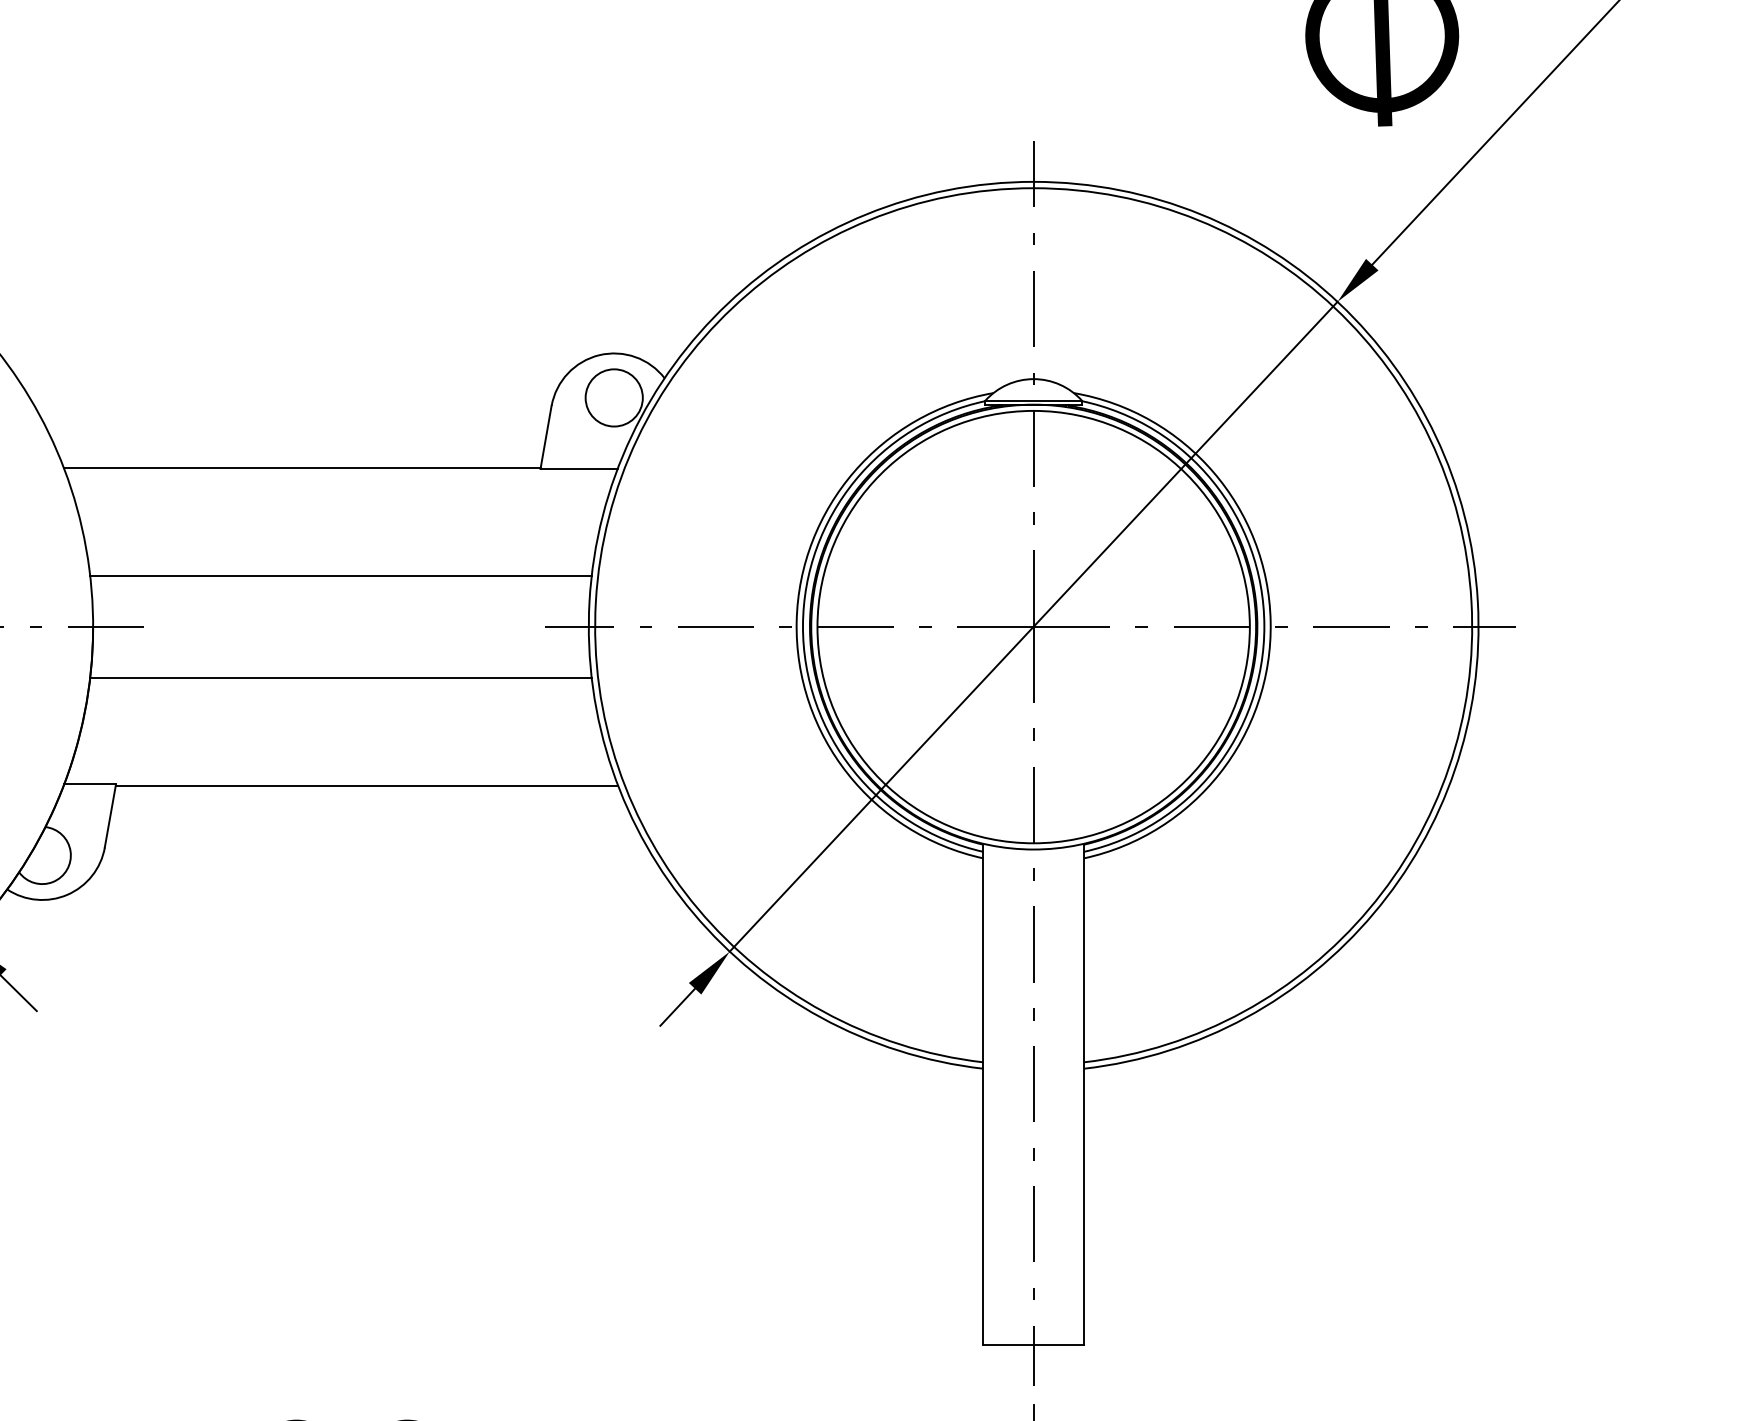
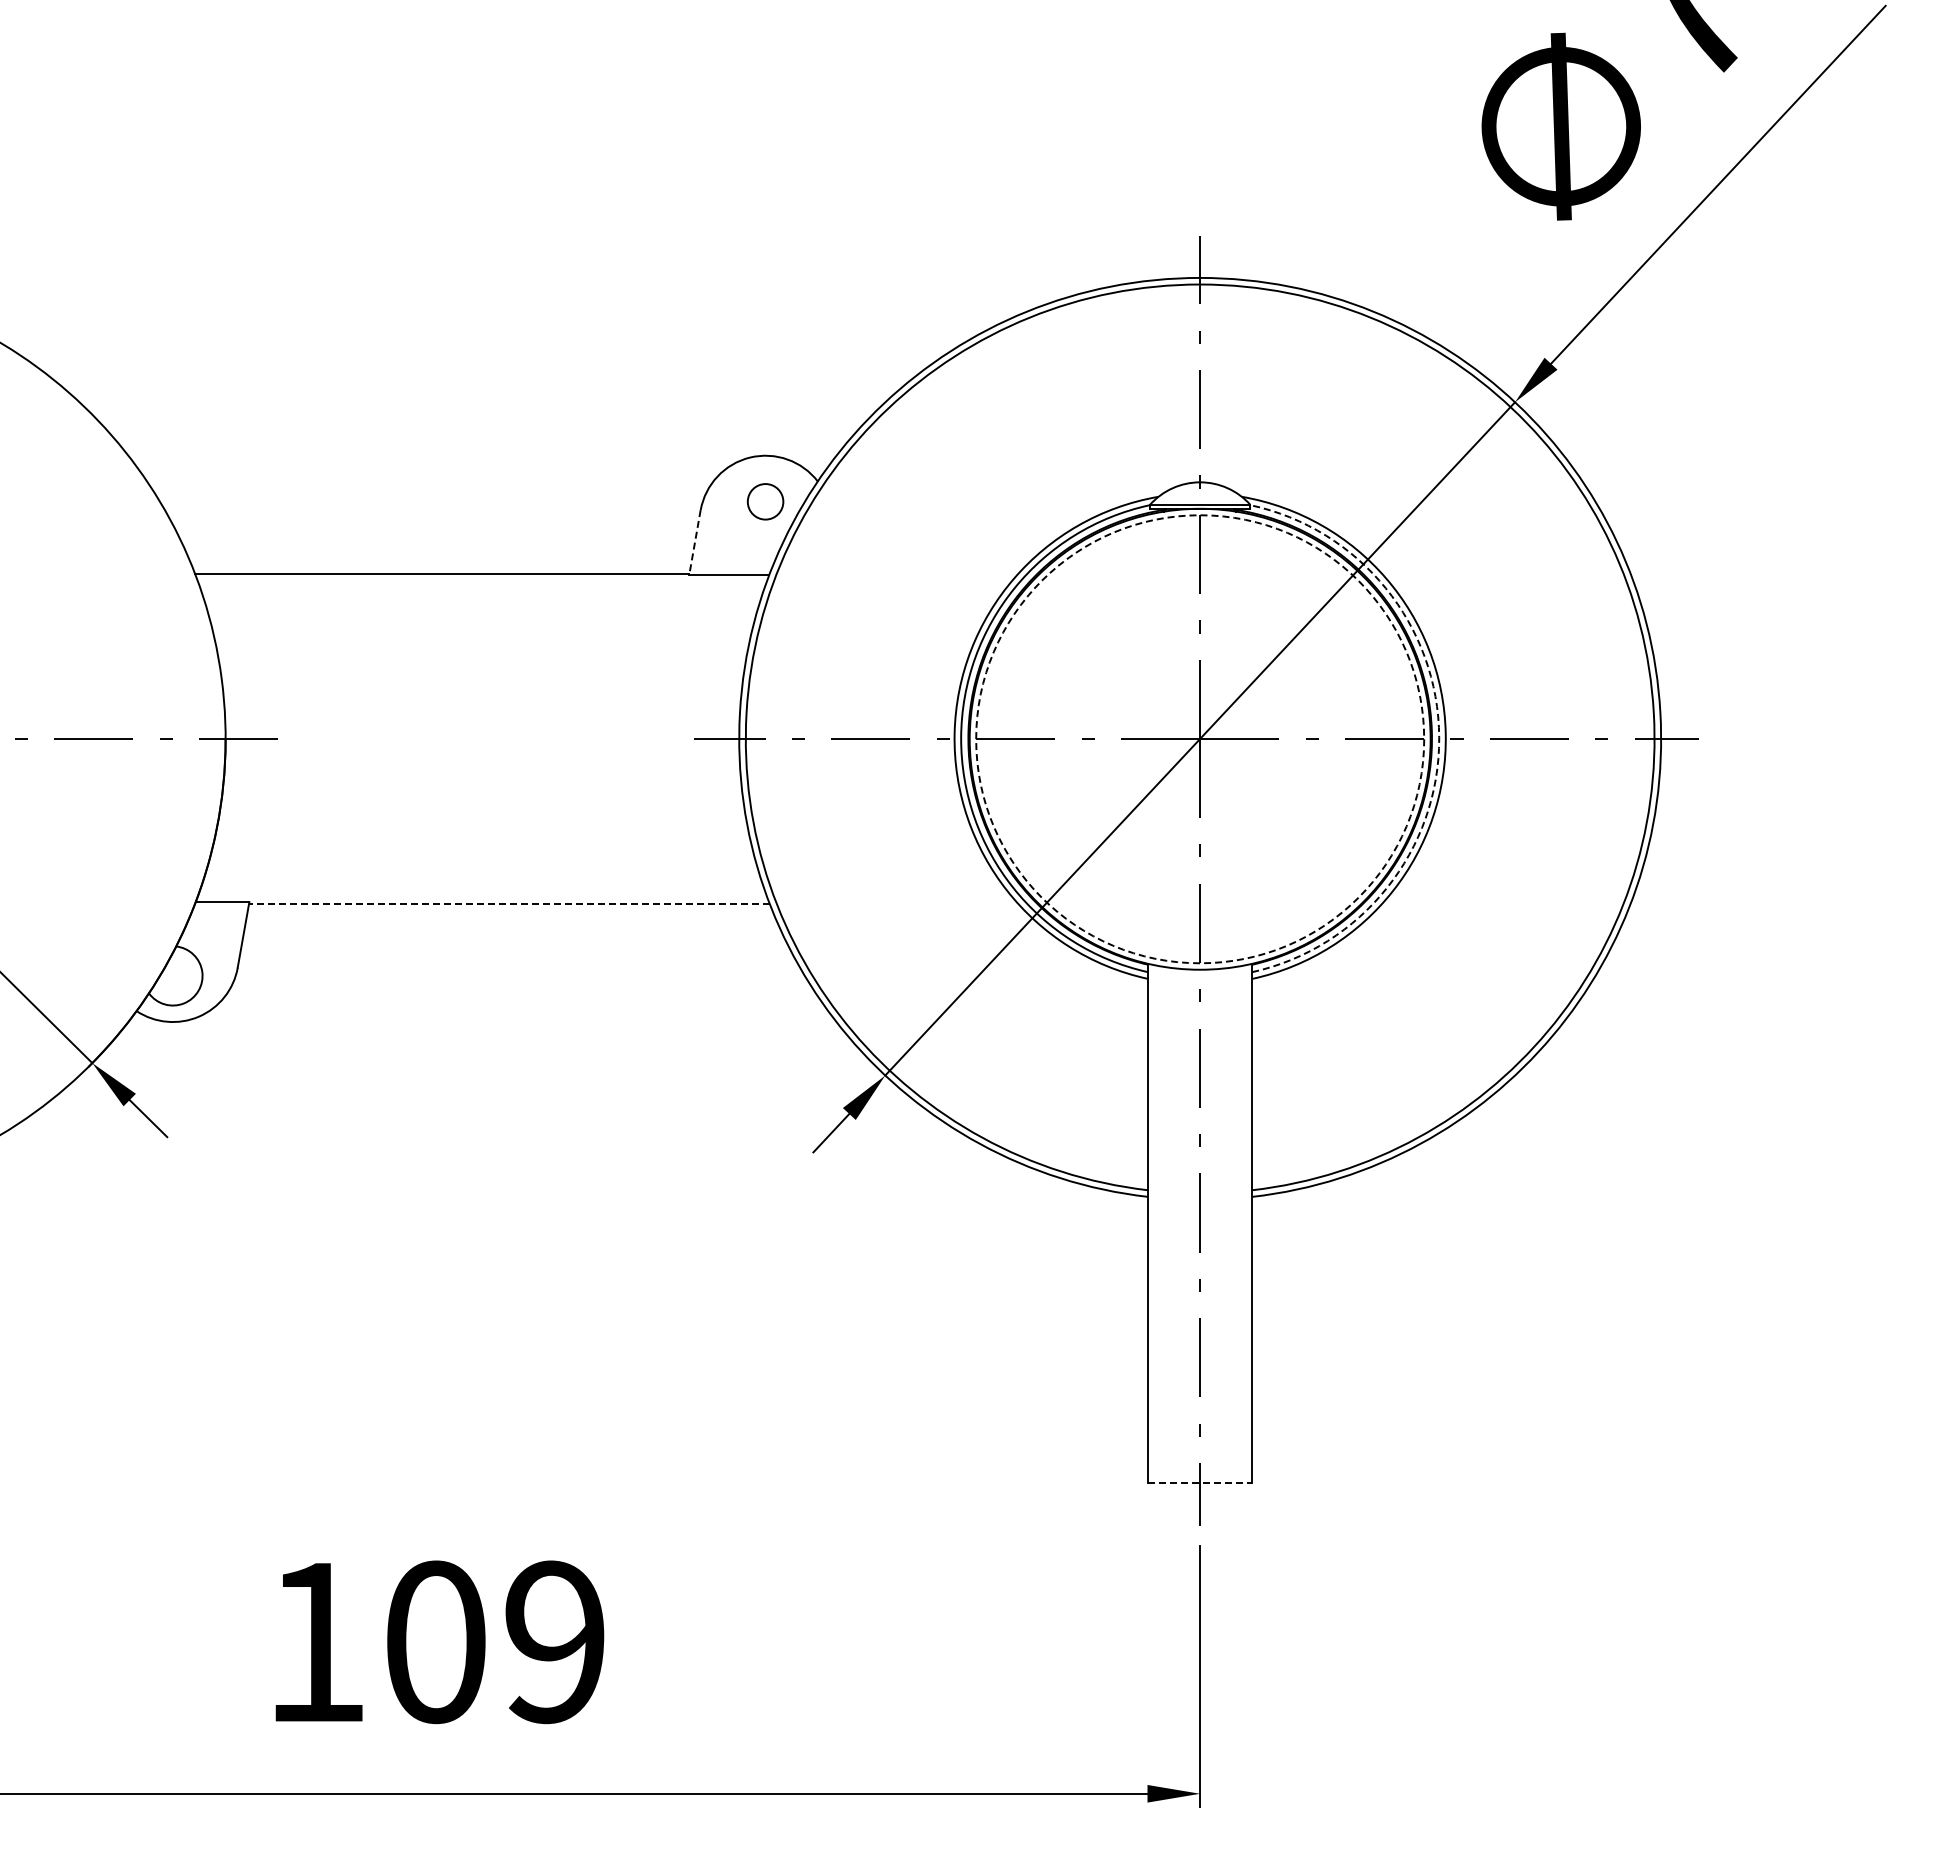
circle: (614, 397) -> (765, 501), size x0.6
line: (545, 438) -> (694, 543), solid -> dashed
line: (341, 576) -> (482, 686), removed
arc: (1264, 625) -> (1439, 737), solid -> dashed
circle: (1033, 627) -> (1200, 739), solid -> dashed
line: (341, 677) -> (482, 791), removed
line: (367, 785) -> (509, 903), solid -> dashed
line: (1033, 1345) -> (1200, 1483), solid -> dashed

